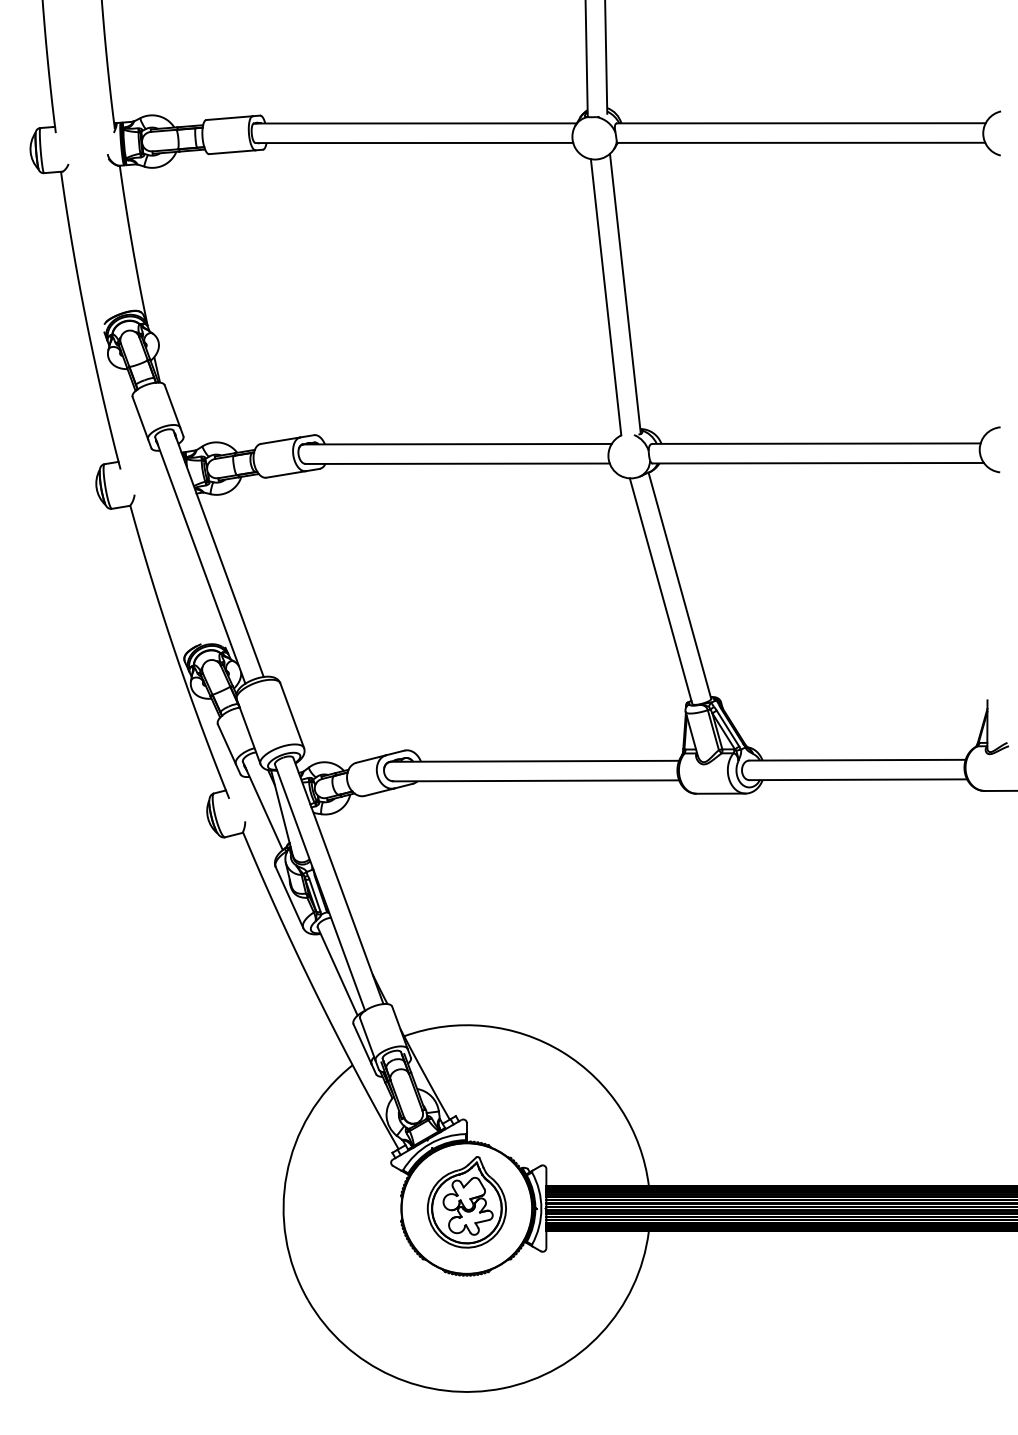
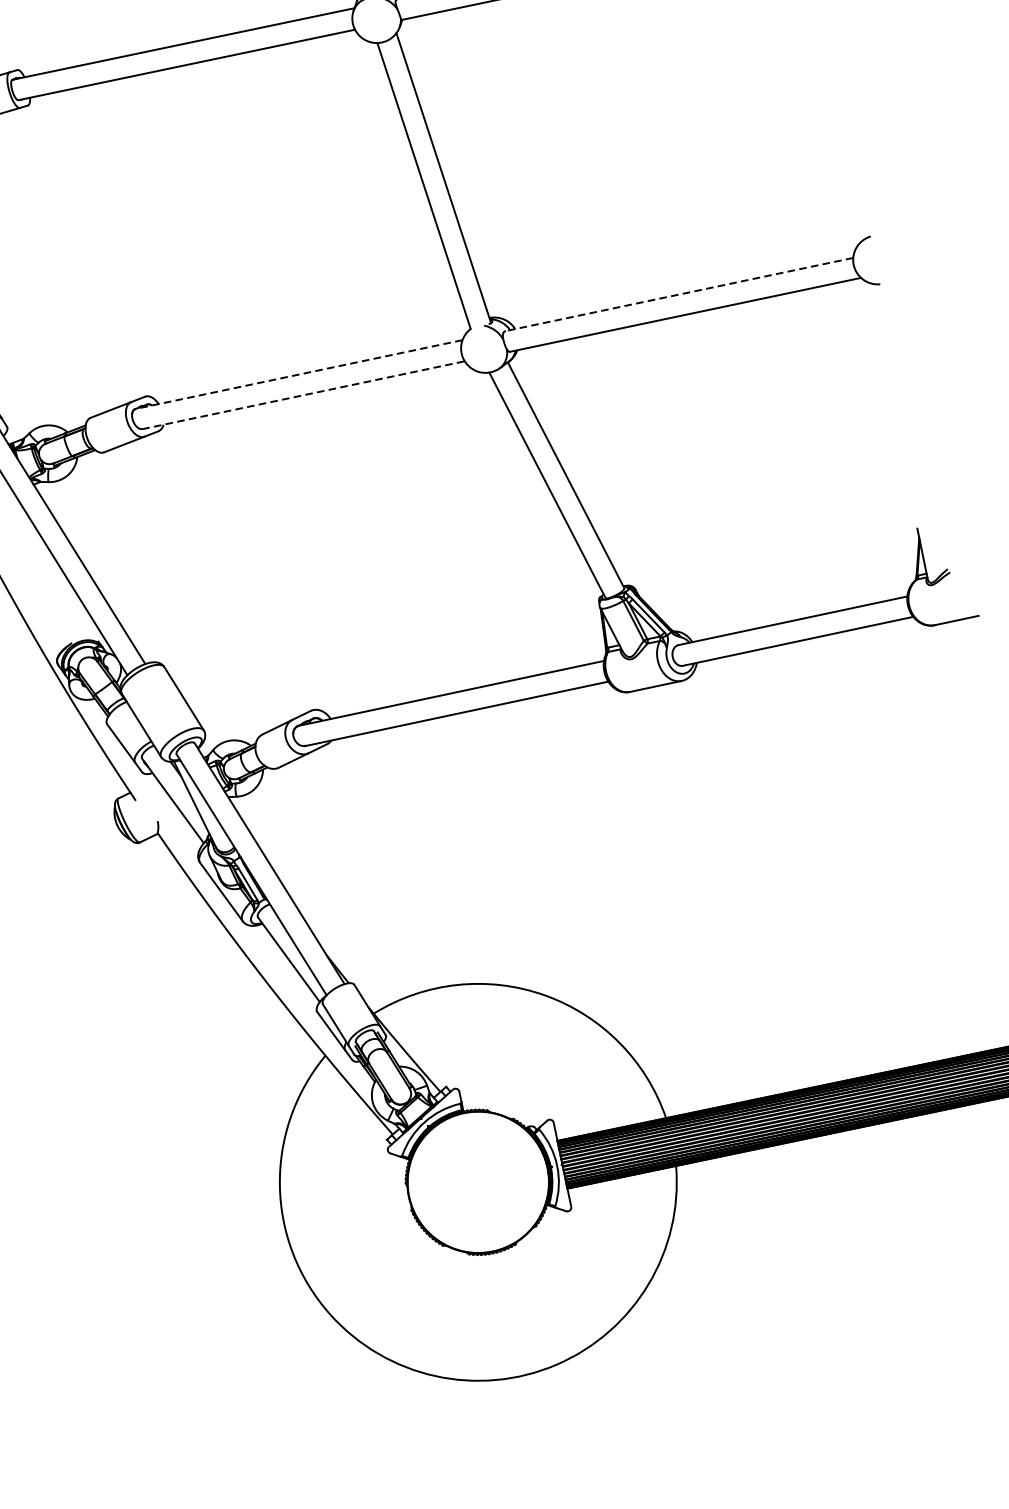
line: (816, 443) -> (679, 294), solid -> dashed
line: (457, 444) -> (299, 374), solid -> dashed
line: (458, 463) -> (304, 394), solid -> dashed
part: (466, 1202) -> (476, 1175), removed

